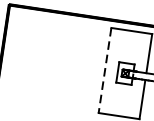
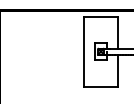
line: (105, 71) -> (84, 52), dashed -> solid

